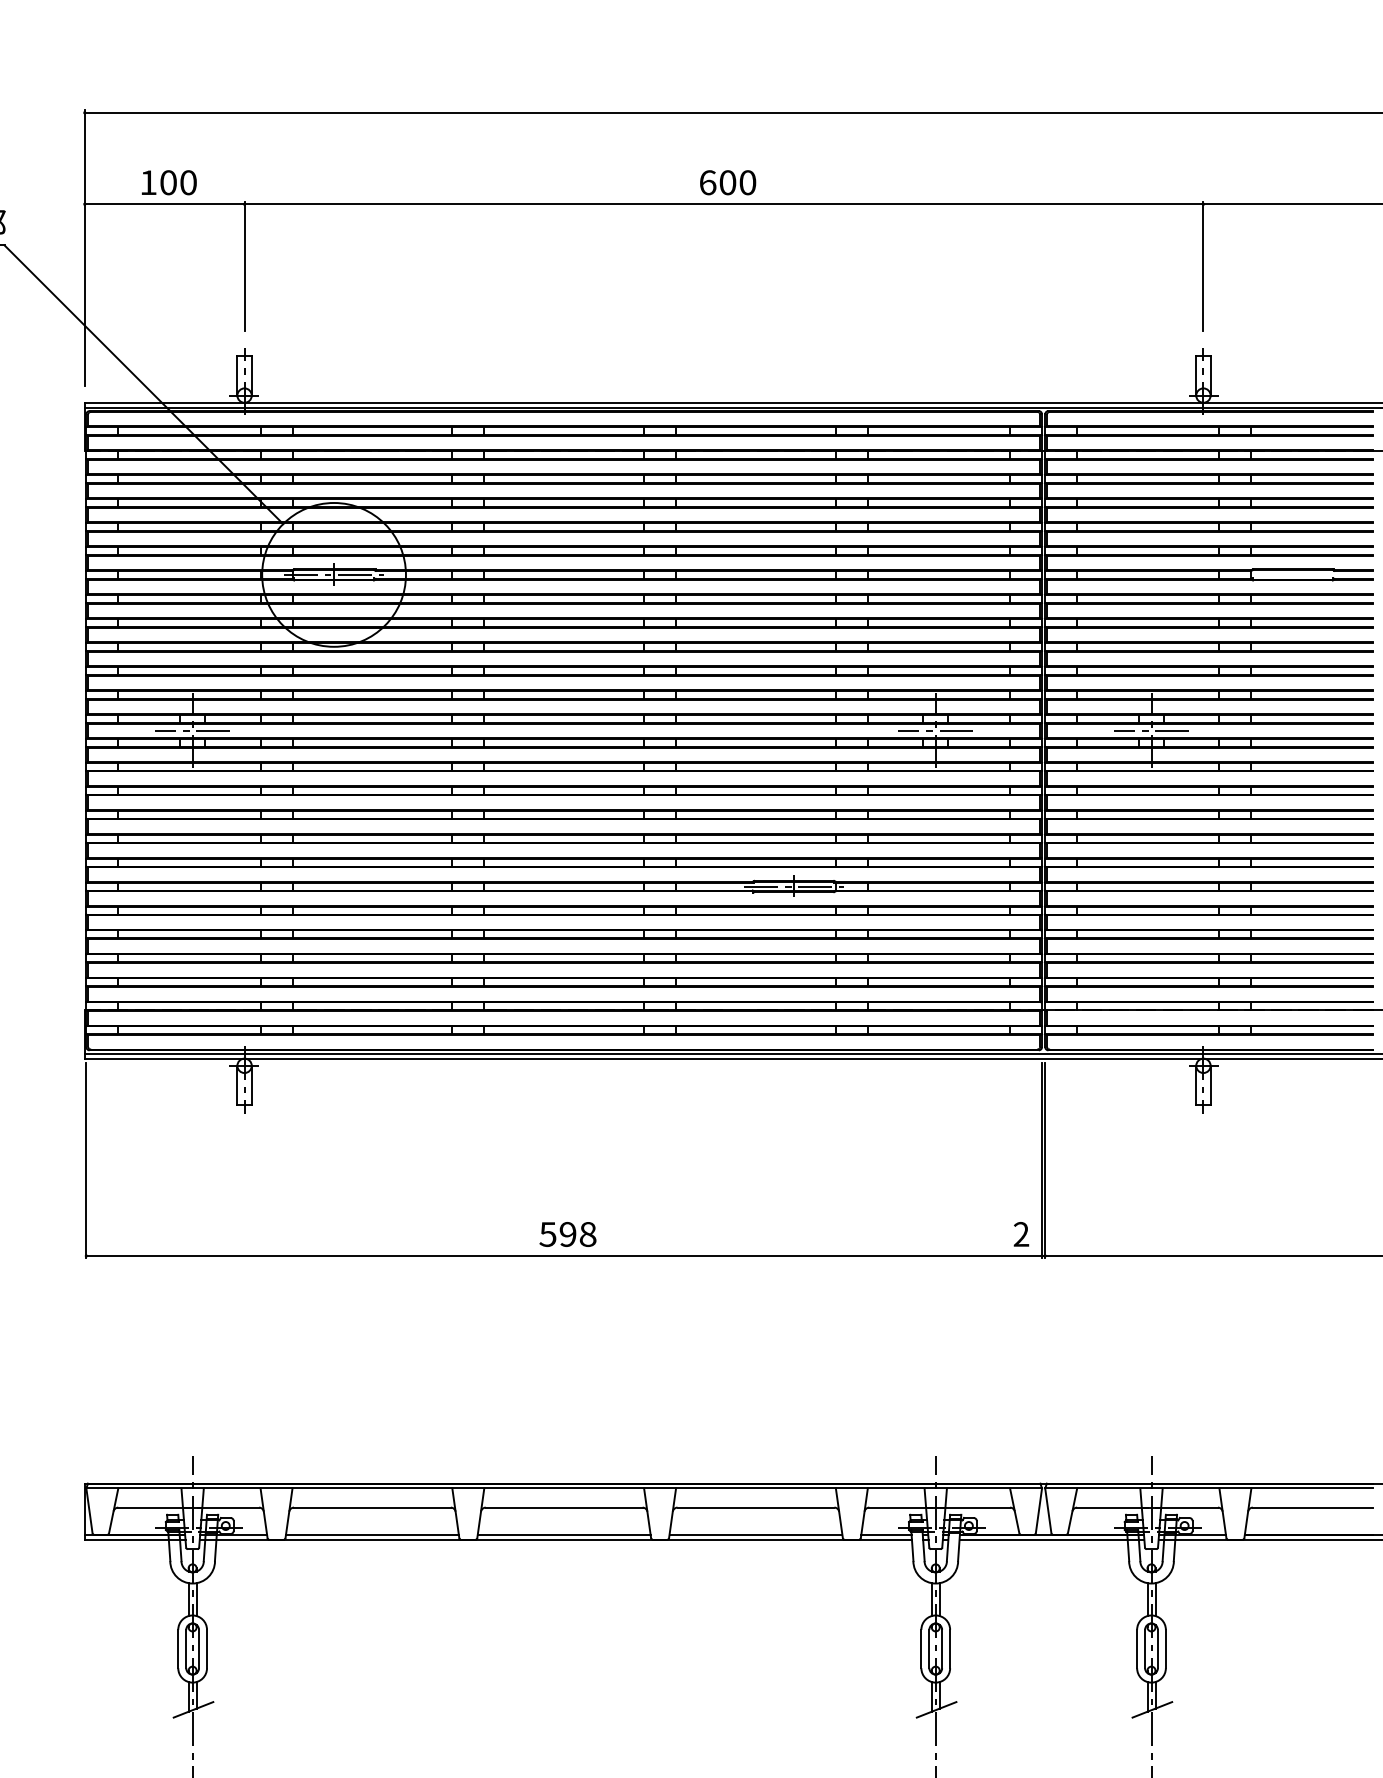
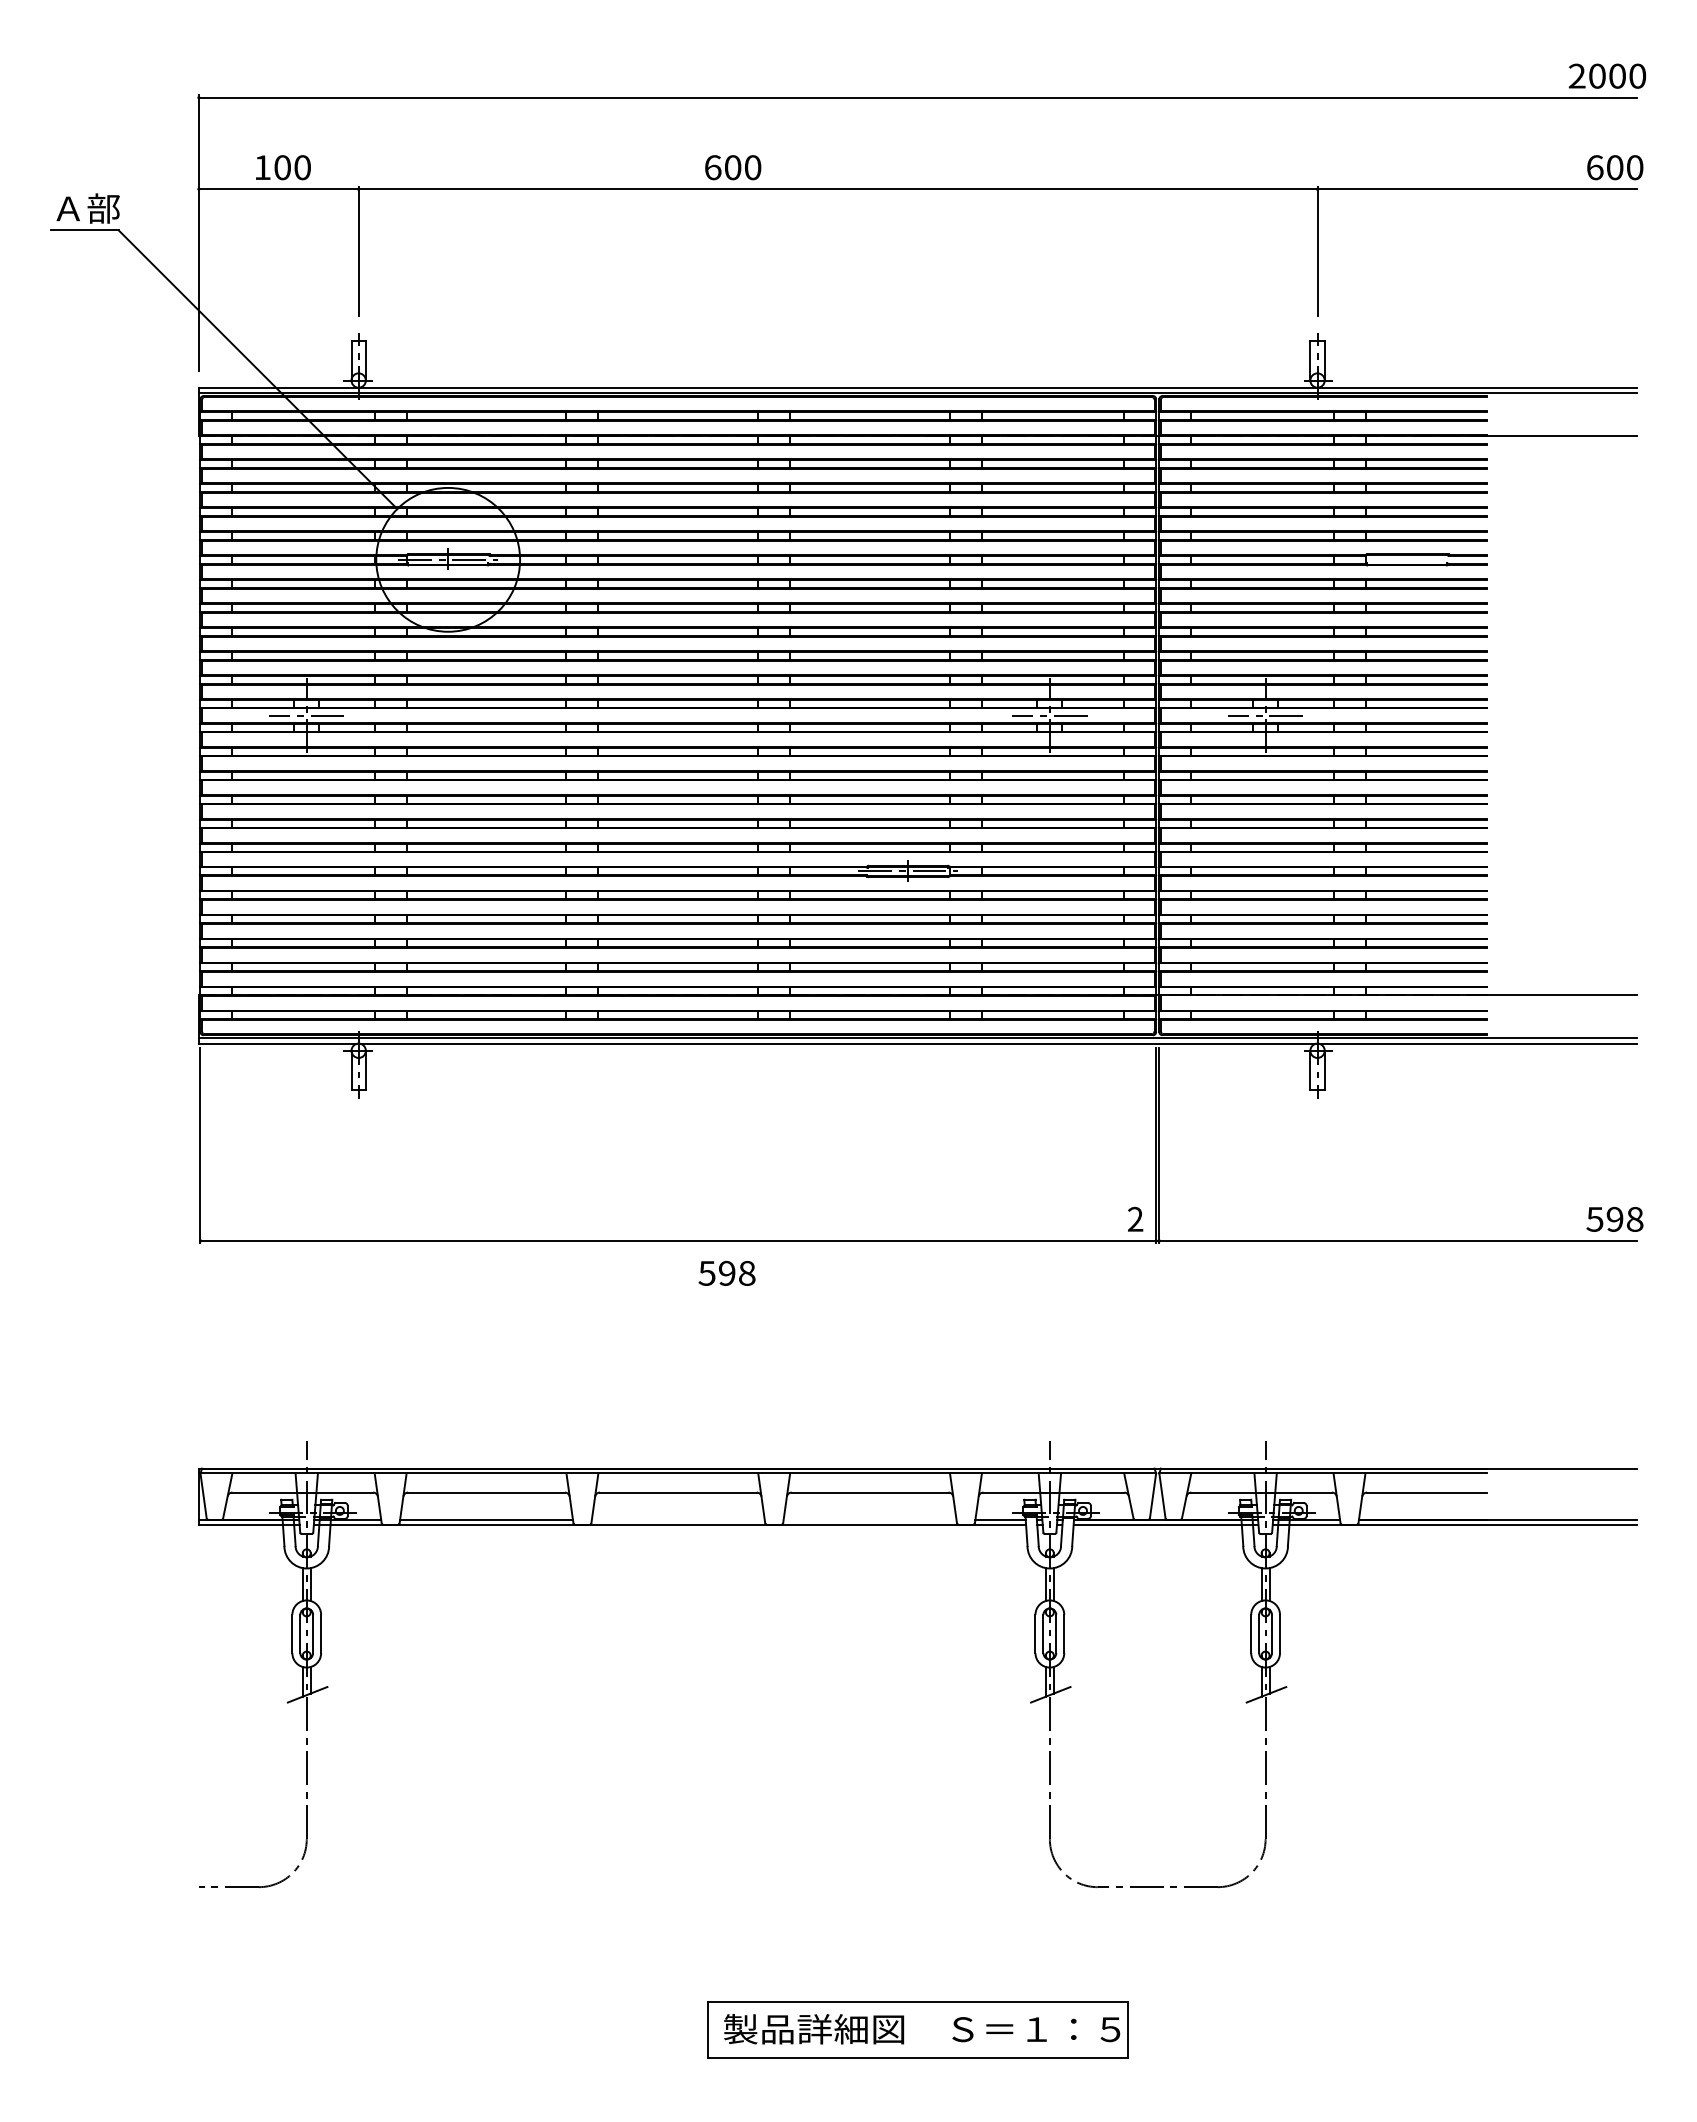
text: (728, 182) -> (733, 167), moved
text: (567, 1233) -> (726, 1272), moved
line: (563, 1534) -> (677, 1519), removed
line: (755, 1534) -> (869, 1519), removed

